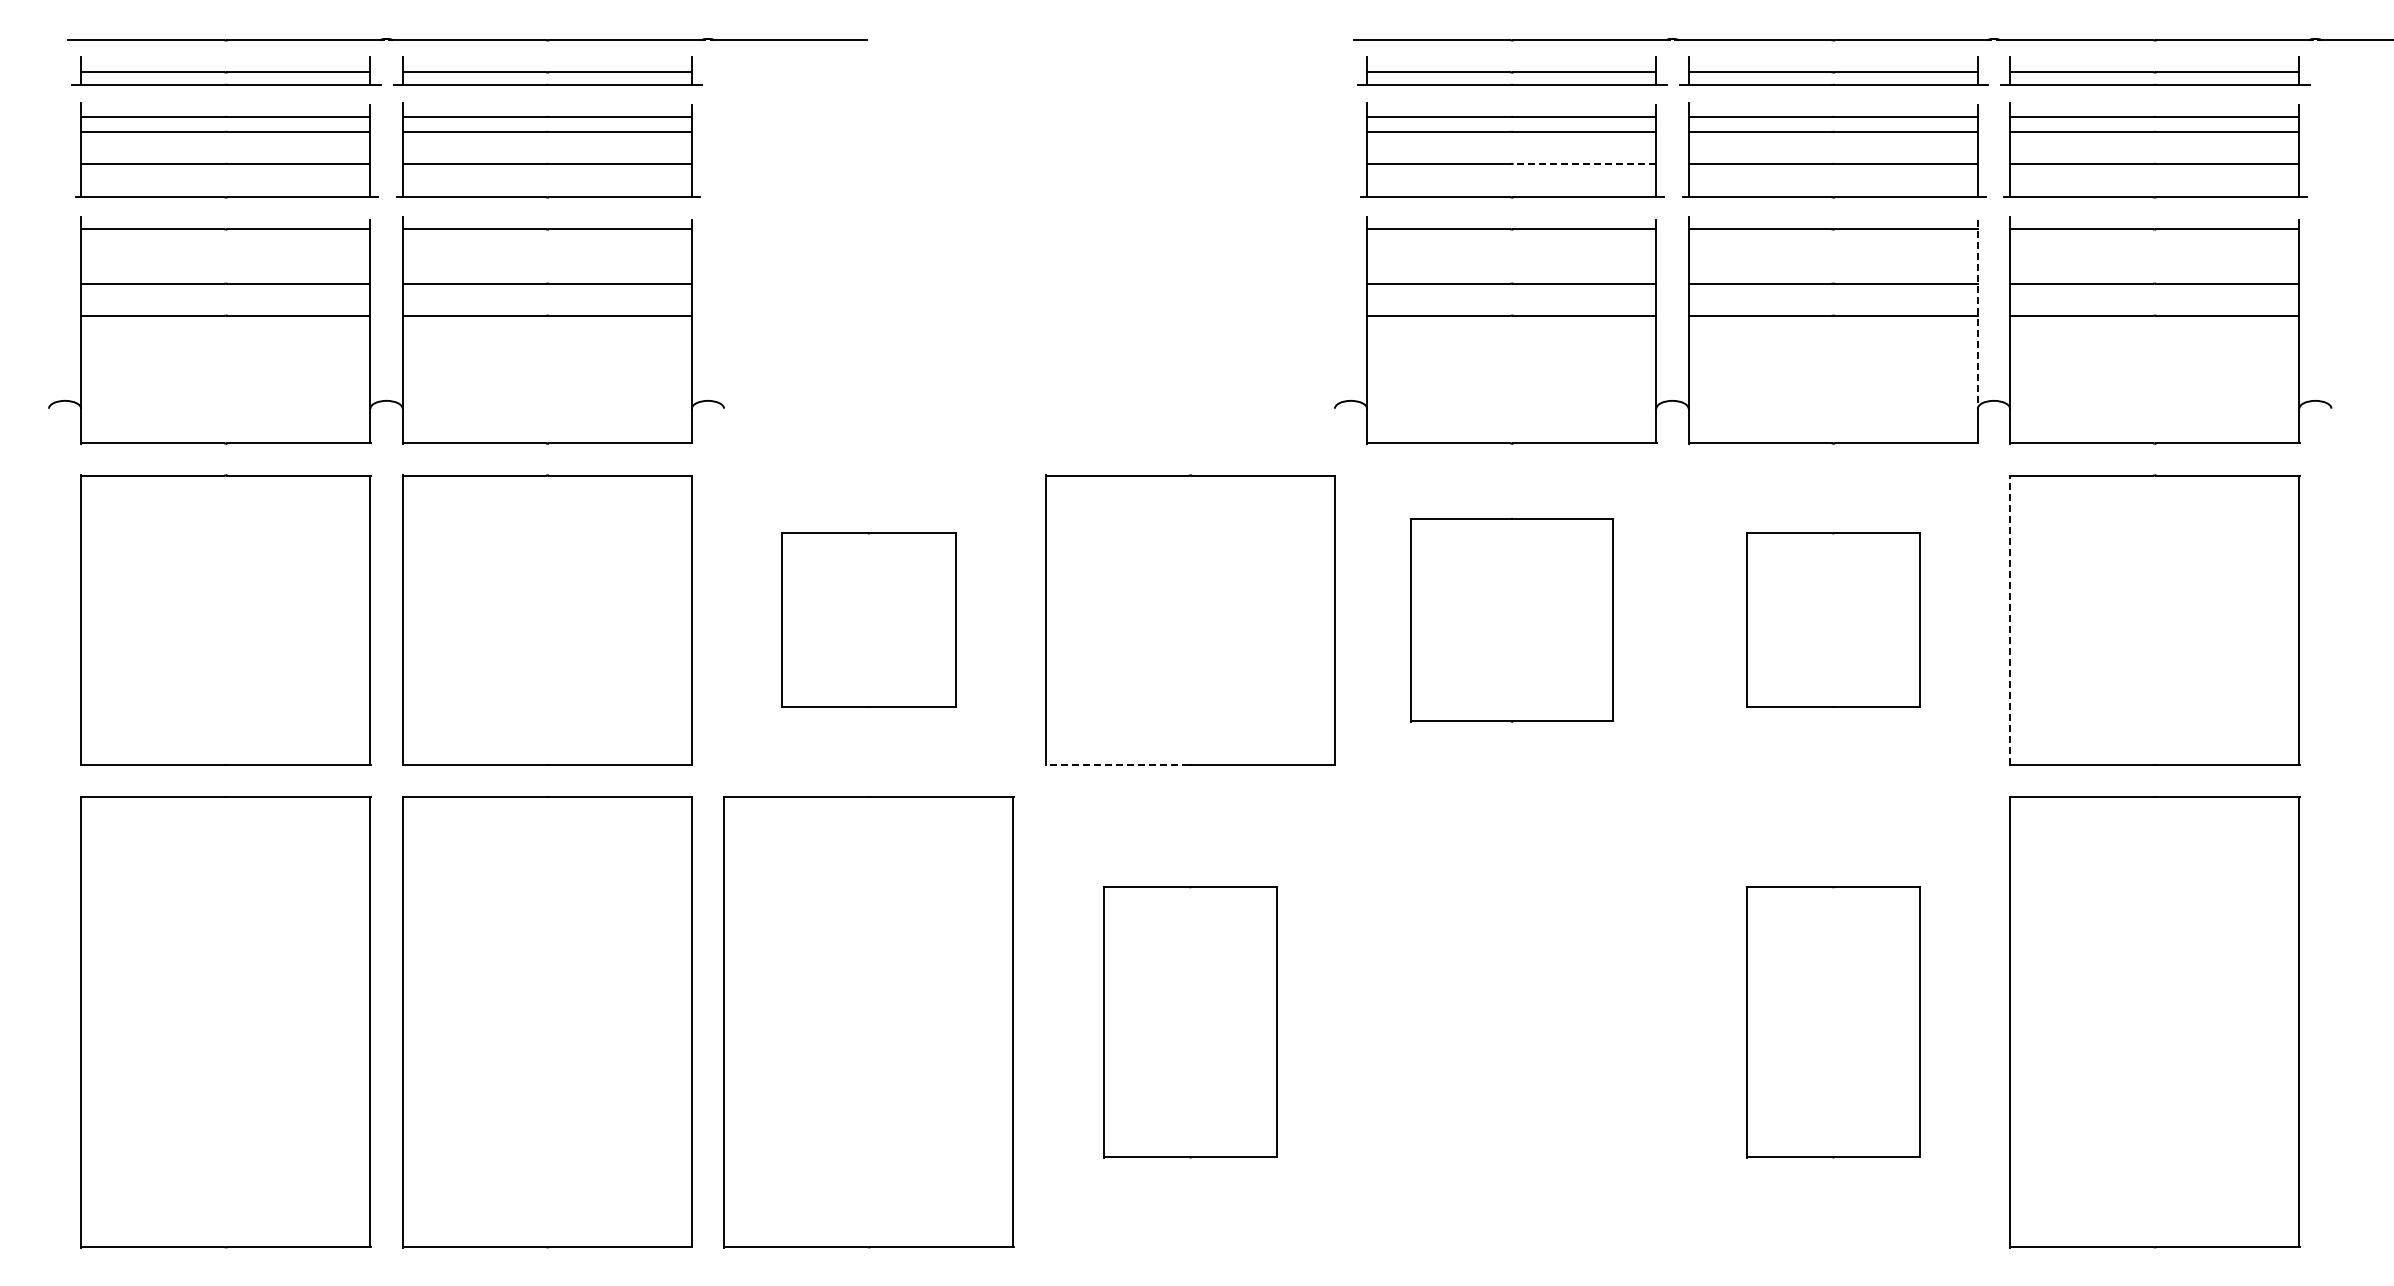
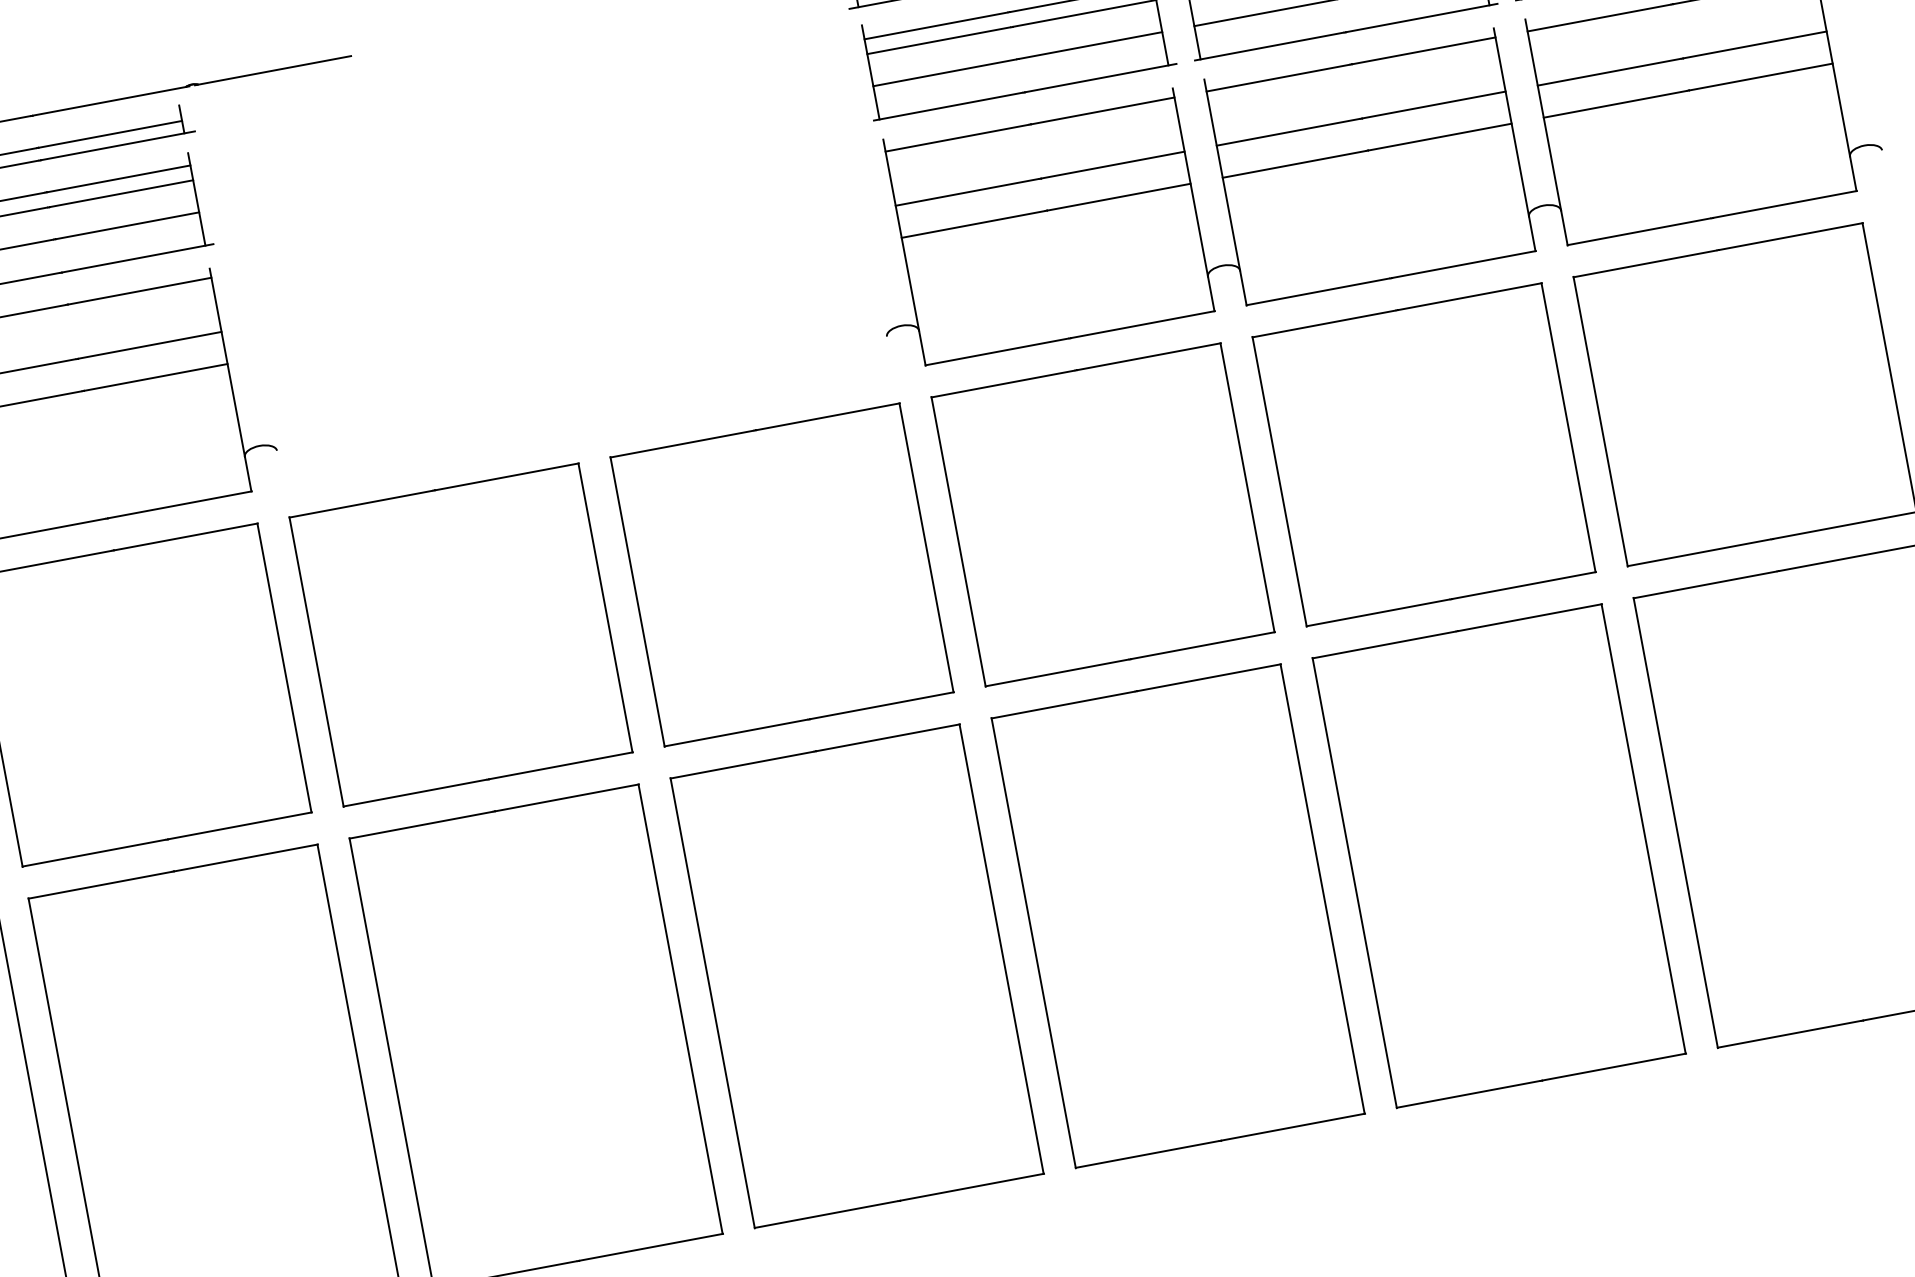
line: (1584, 163) -> (1090, 45), dashed -> solid
line: (1977, 315) -> (1511, 123), dashed -> solid
part: (868, 619) -> (460, 634), size x1.67
part: (1511, 619) -> (1102, 514), size x1.43
part: (1833, 619) -> (1424, 453), size x1.67
line: (2010, 619) -> (1601, 420), dashed -> solid
line: (1117, 764) -> (736, 732), dashed -> solid
part: (1190, 1022) -> (857, 976), size x1.67
part: (1511, 1022) -> (1178, 916), added
part: (1833, 1022) -> (1499, 856), size x1.67

